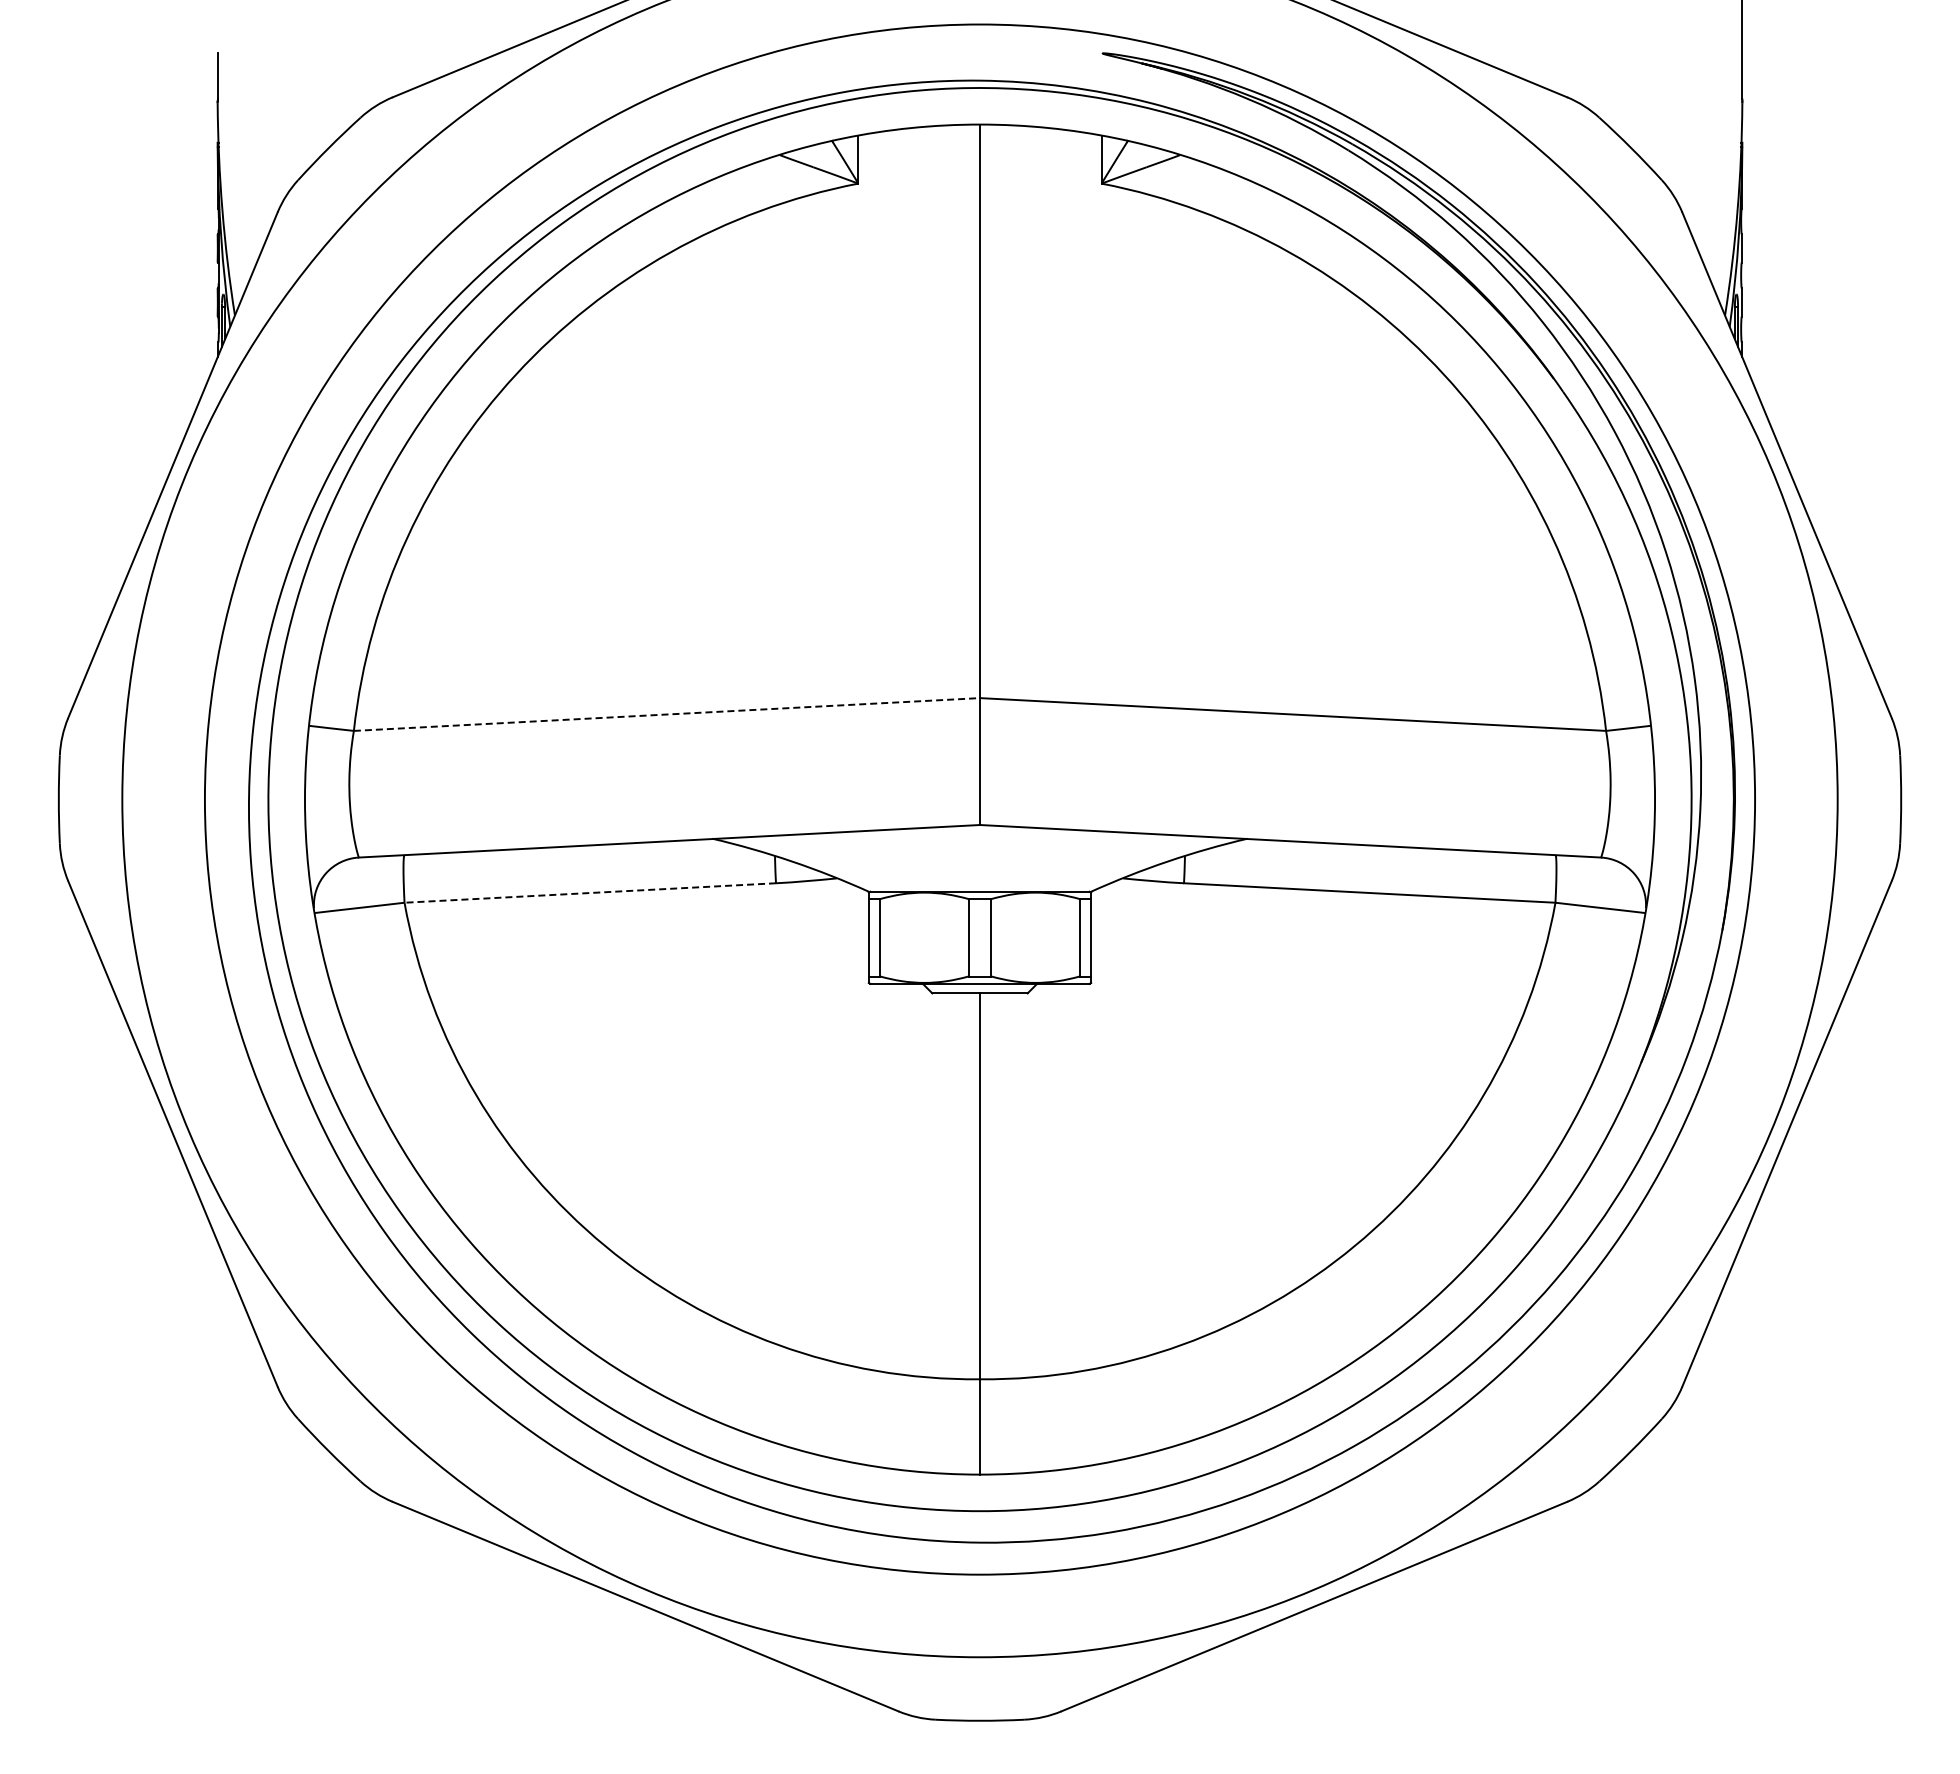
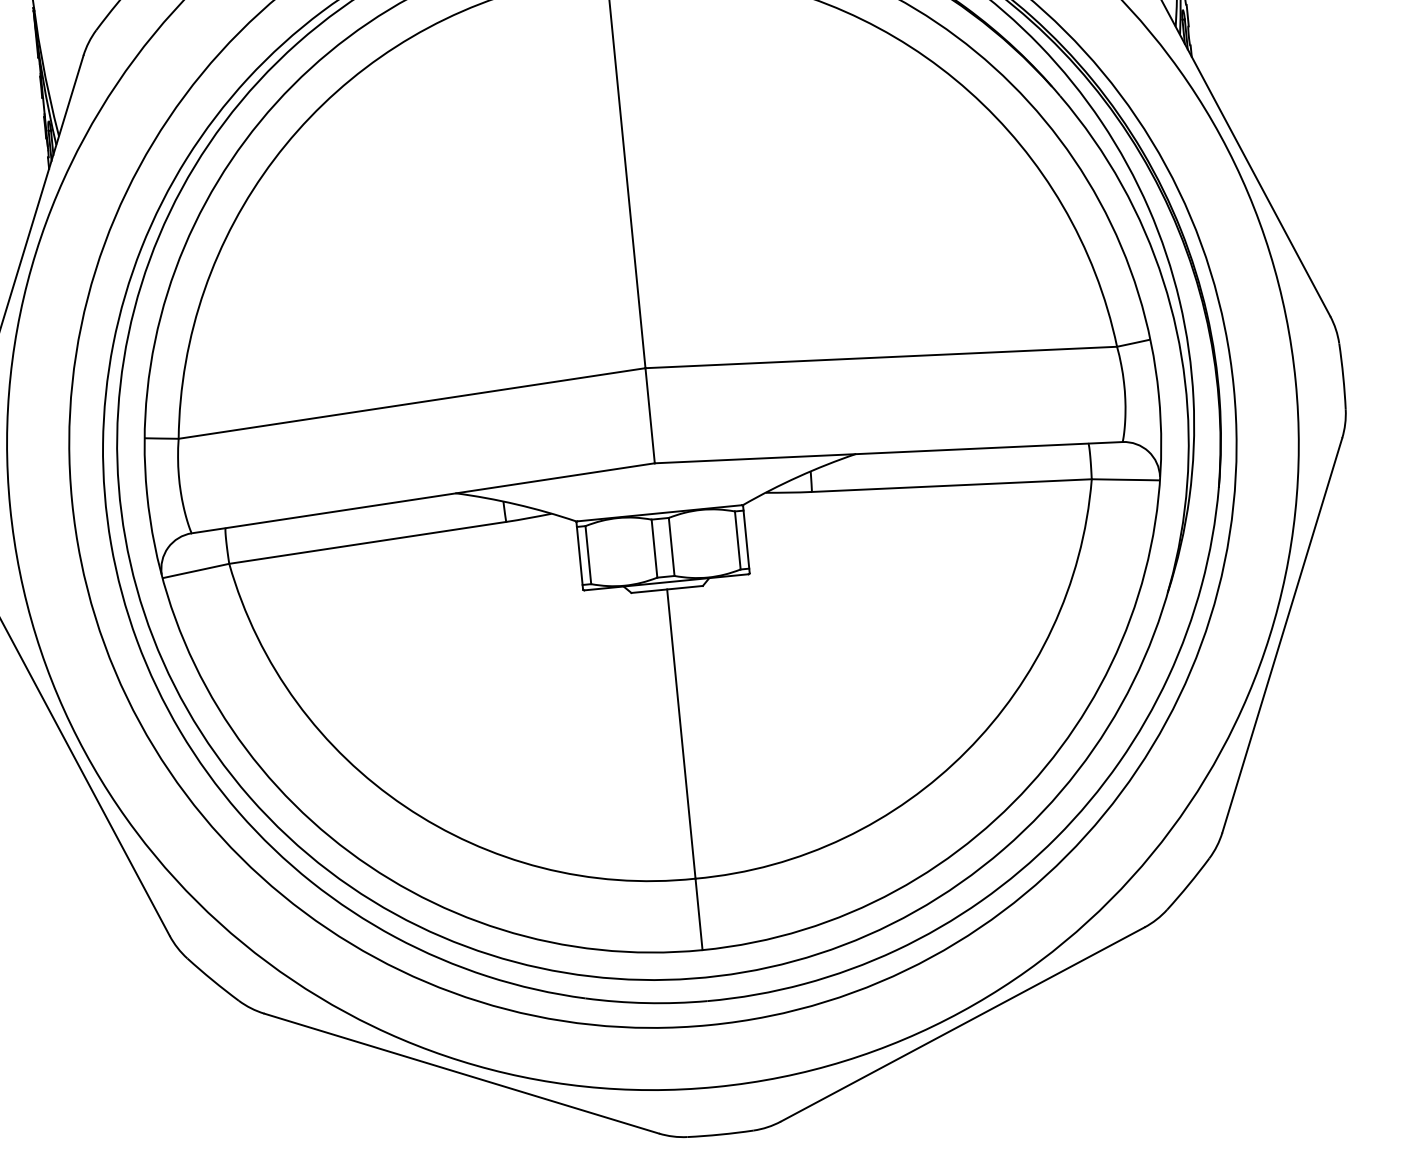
line: (667, 714) -> (412, 403), dashed -> solid
line: (590, 893) -> (367, 543), dashed -> solid

